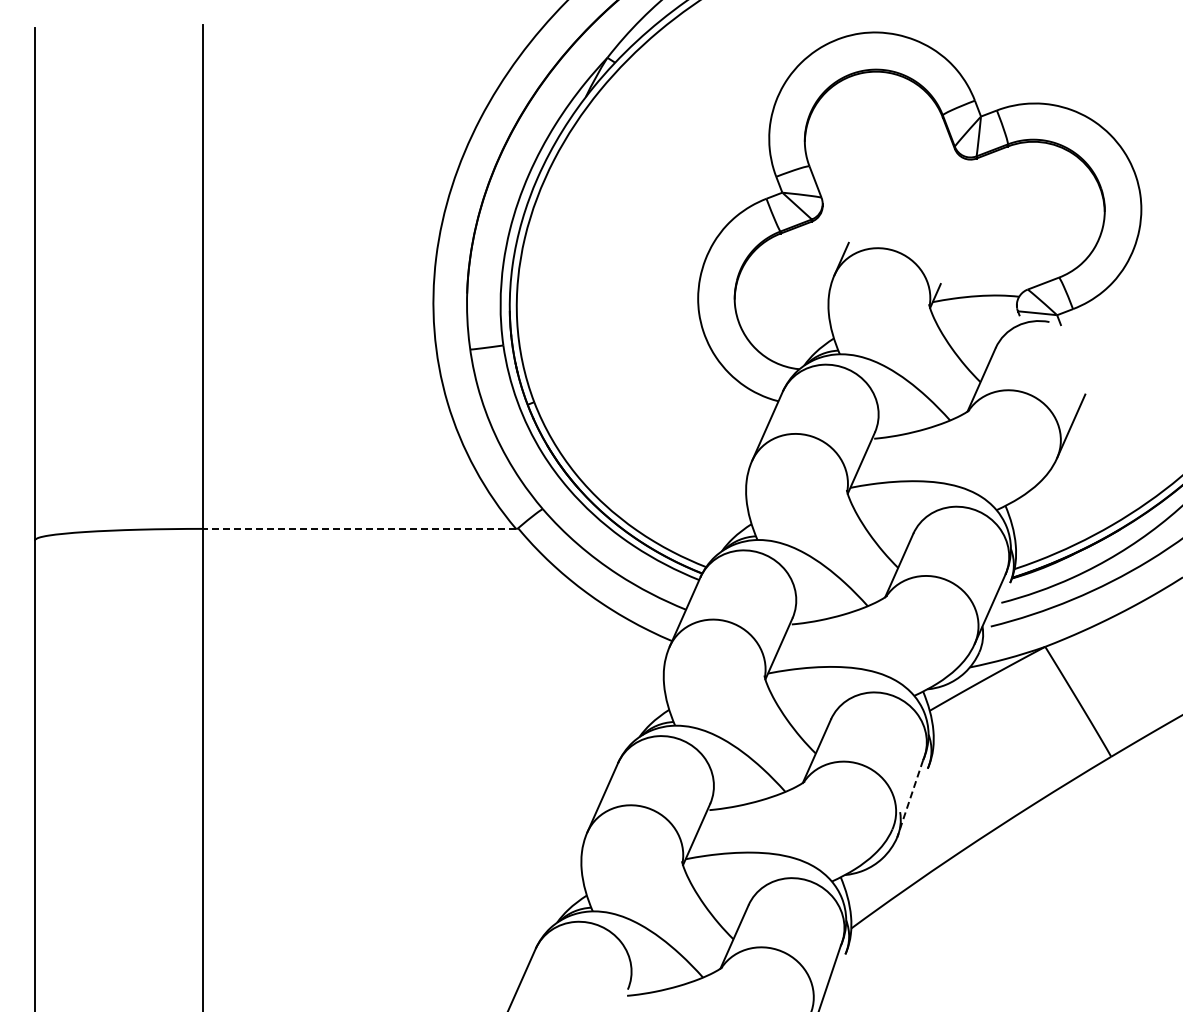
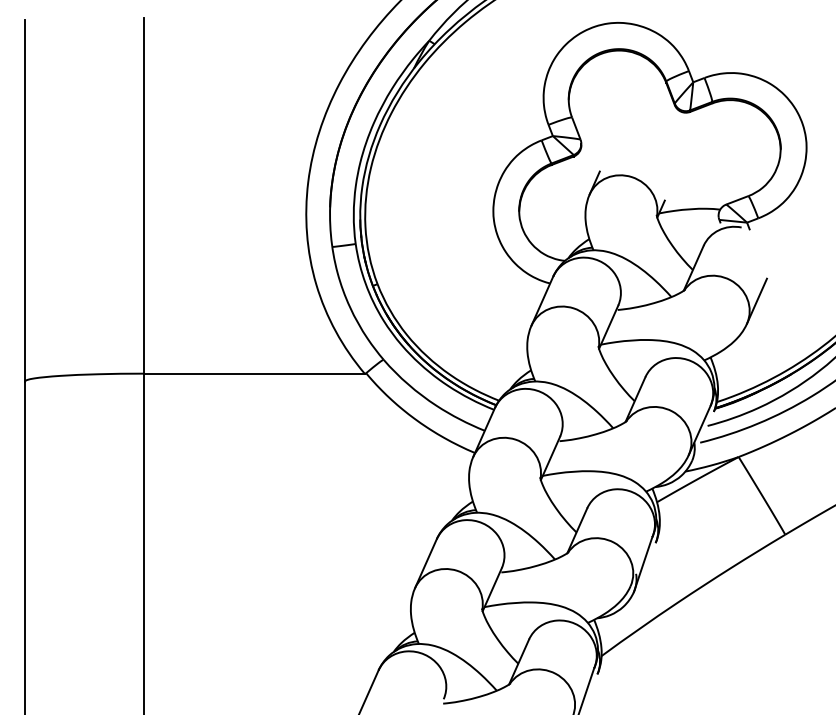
line: (359, 528) -> (254, 373), dashed -> solid
line: (910, 799) -> (643, 564), dashed -> solid

